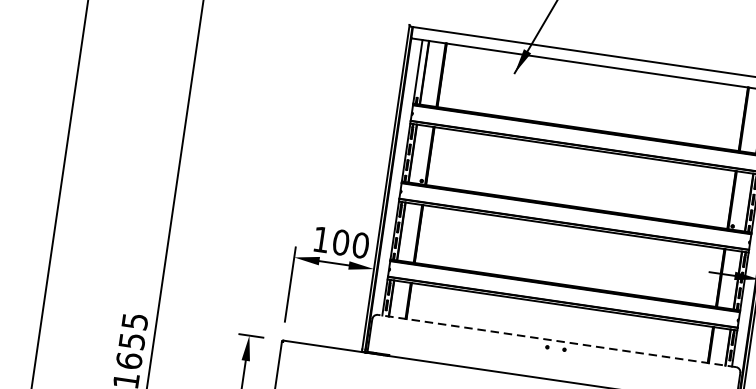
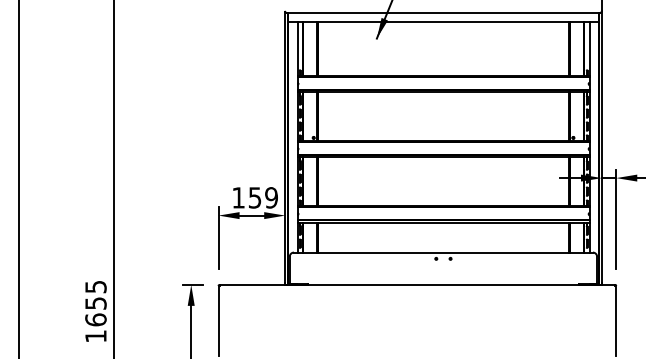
text: (351, 243) -> (263, 197), 100 -> 159
line: (555, 340) -> (442, 252), dashed -> solid

